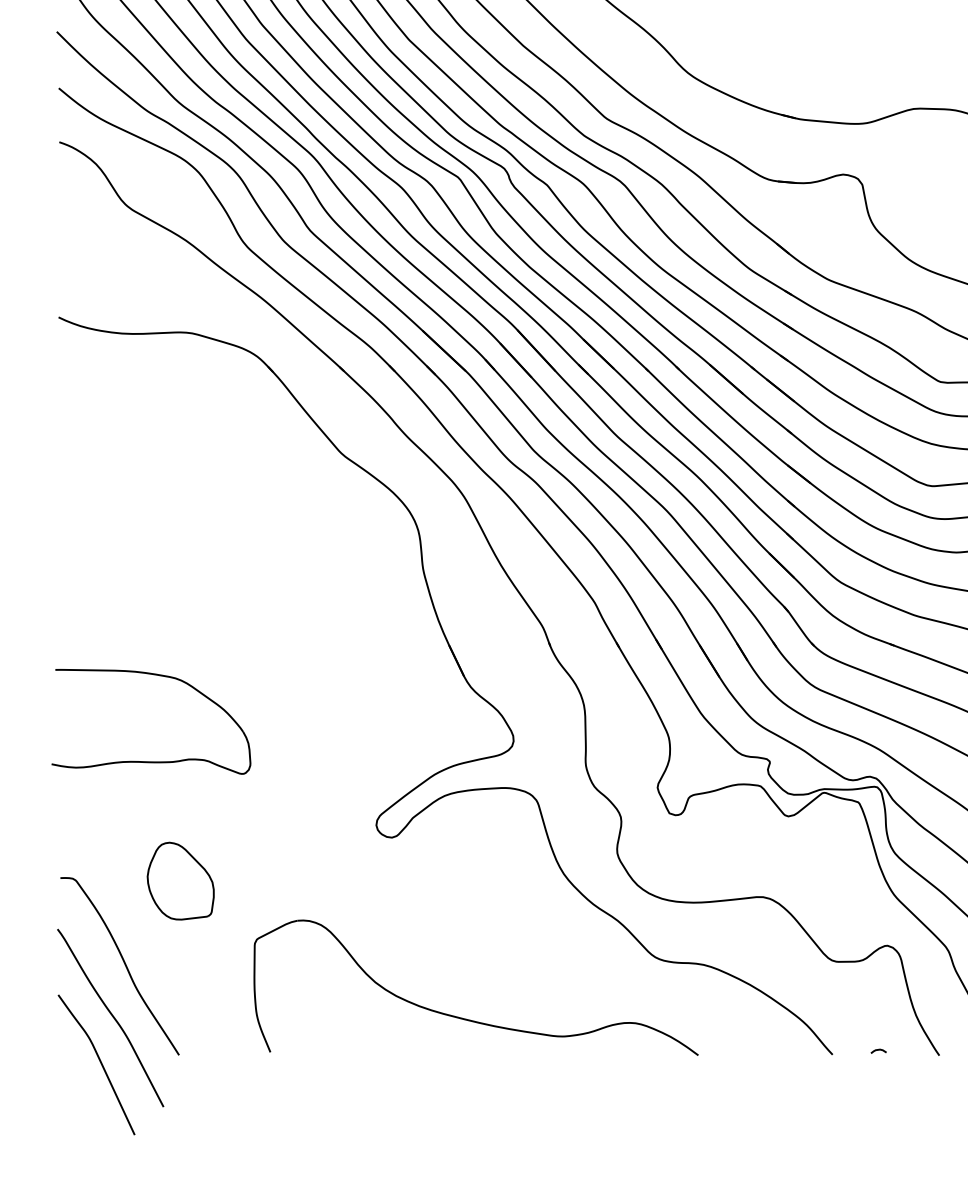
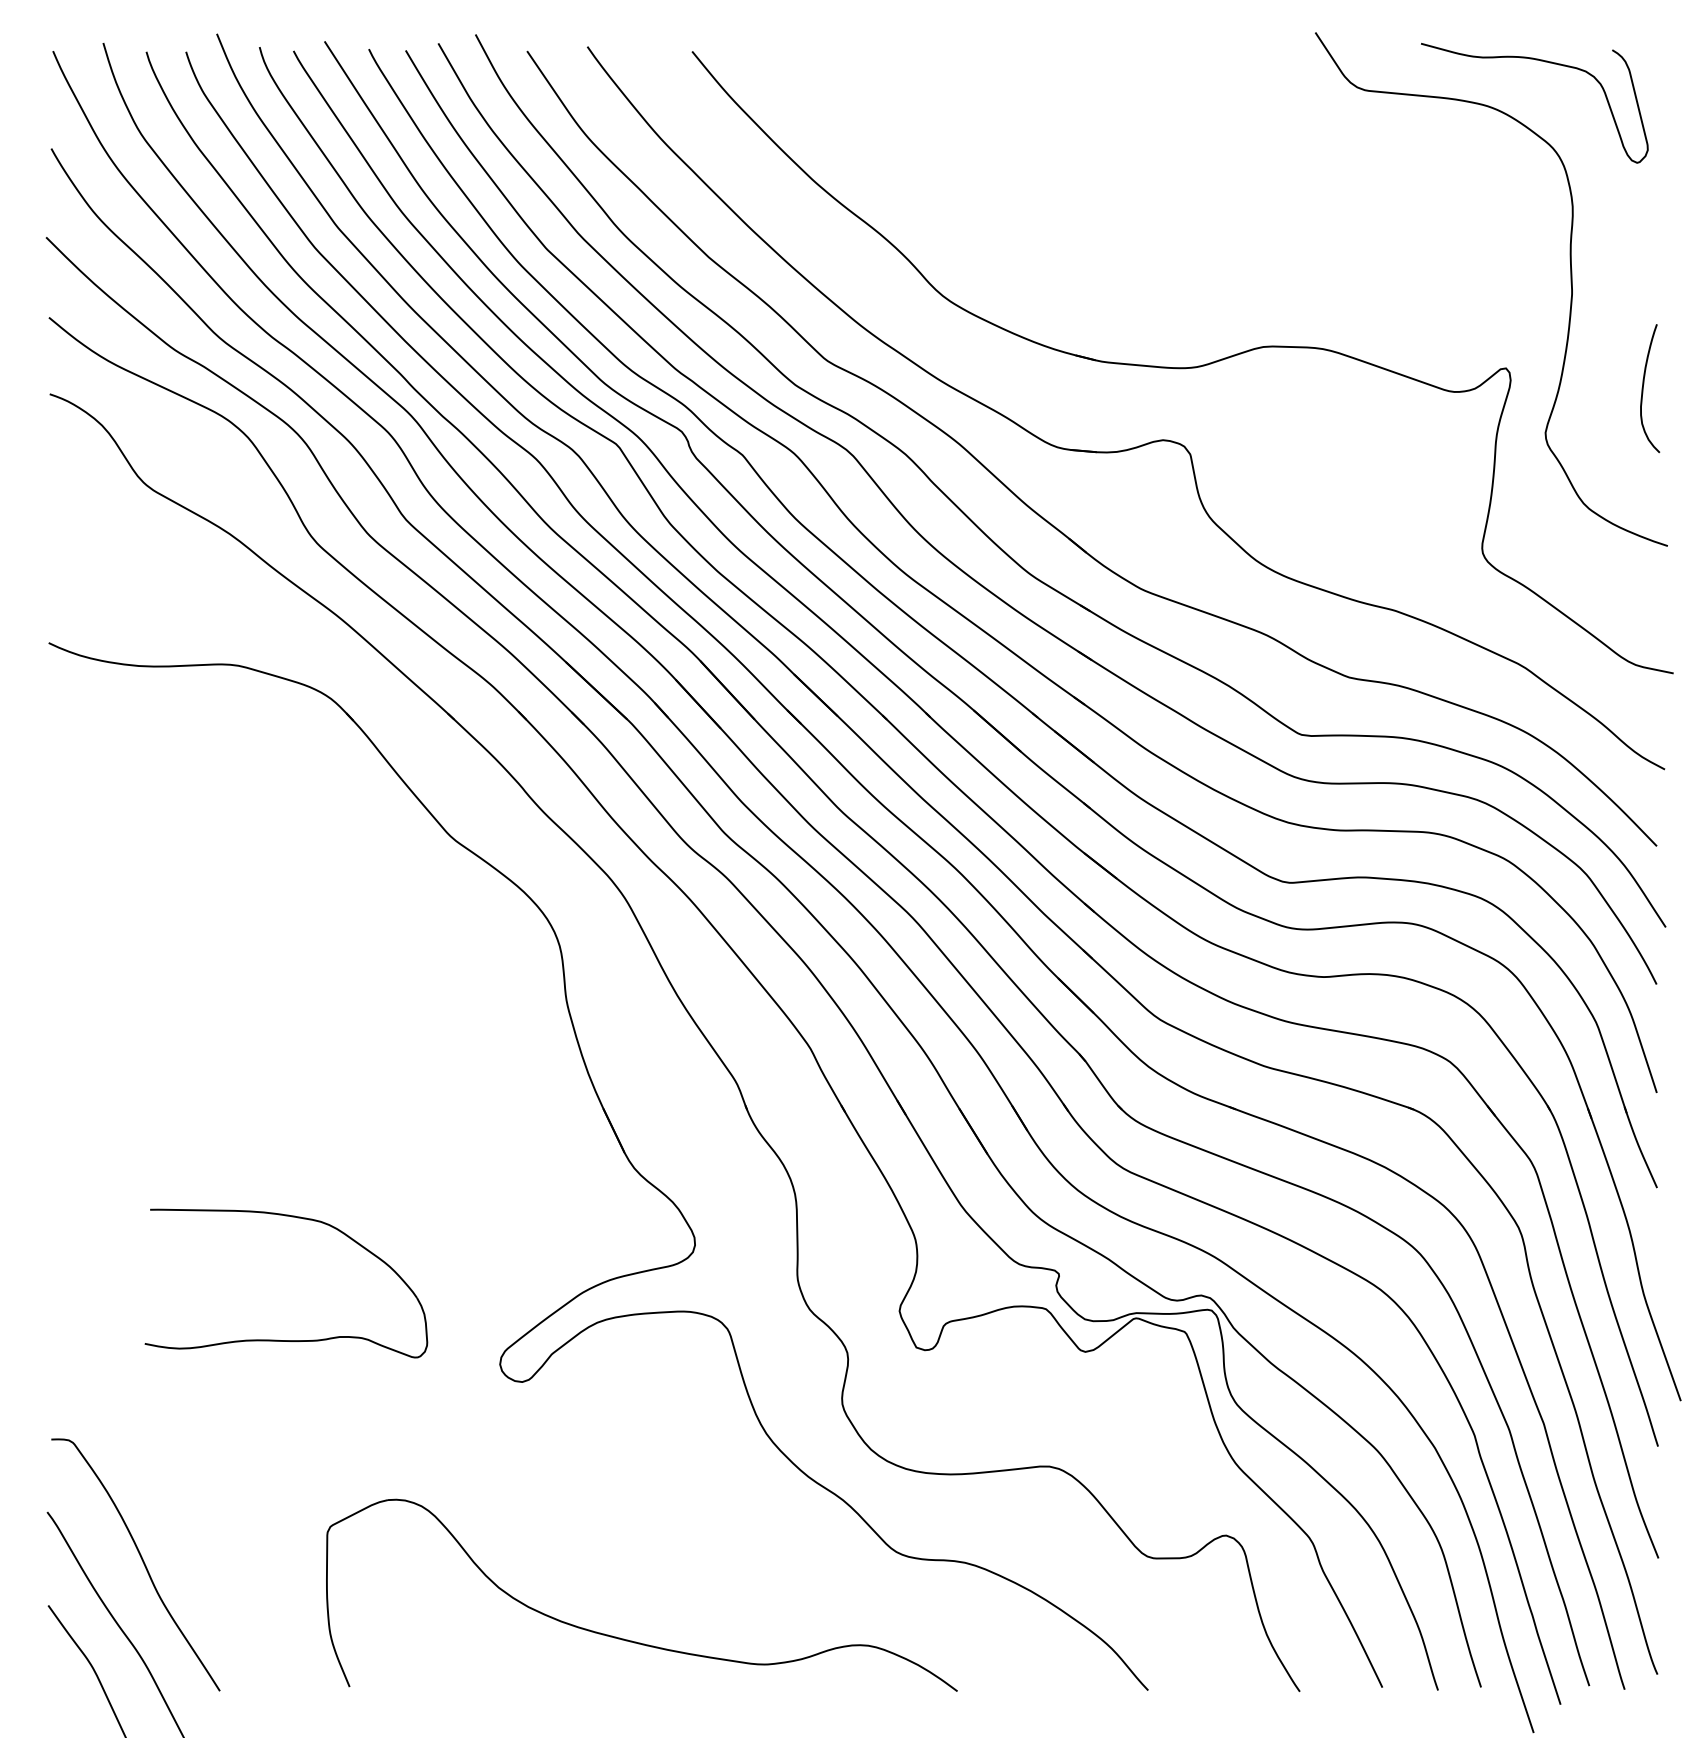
part: (145, 761) -> (277, 1339), moved
part: (180, 880) -> (222, 1443), removed
curve: (878, 1050) -> (1213, 1684), removed

